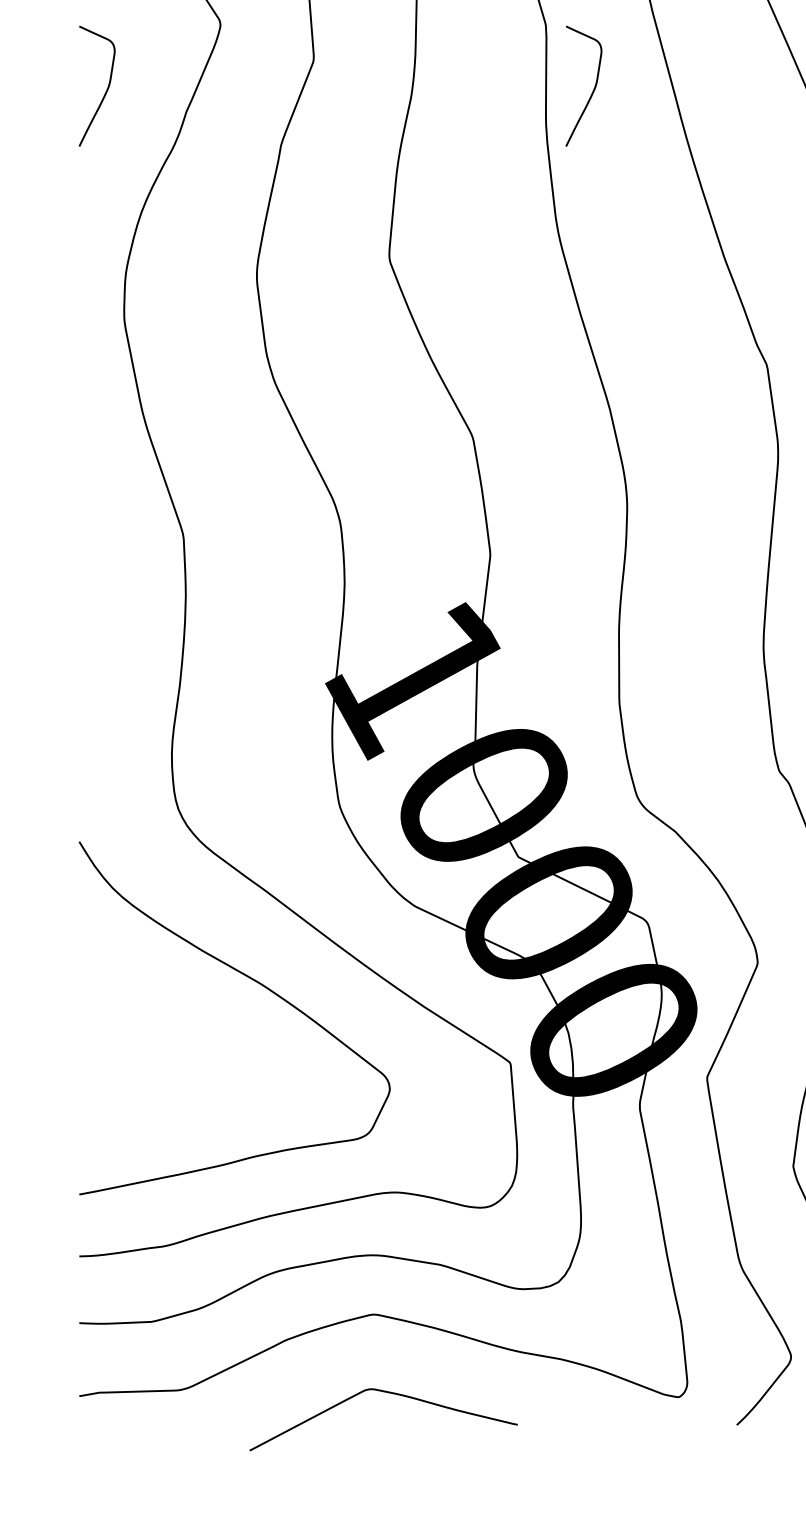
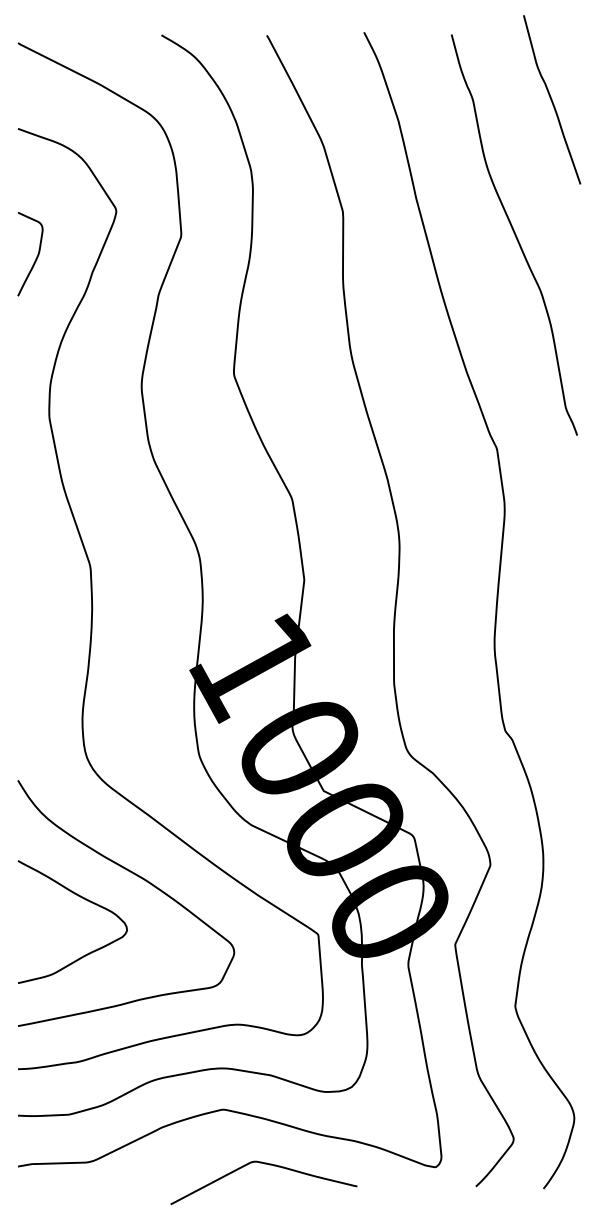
curve: (592, 89) -> (375, 256), removed
curve: (173, 1012) -> (83, 899), added
curve: (384, 1393) -> (264, 1164), moved

